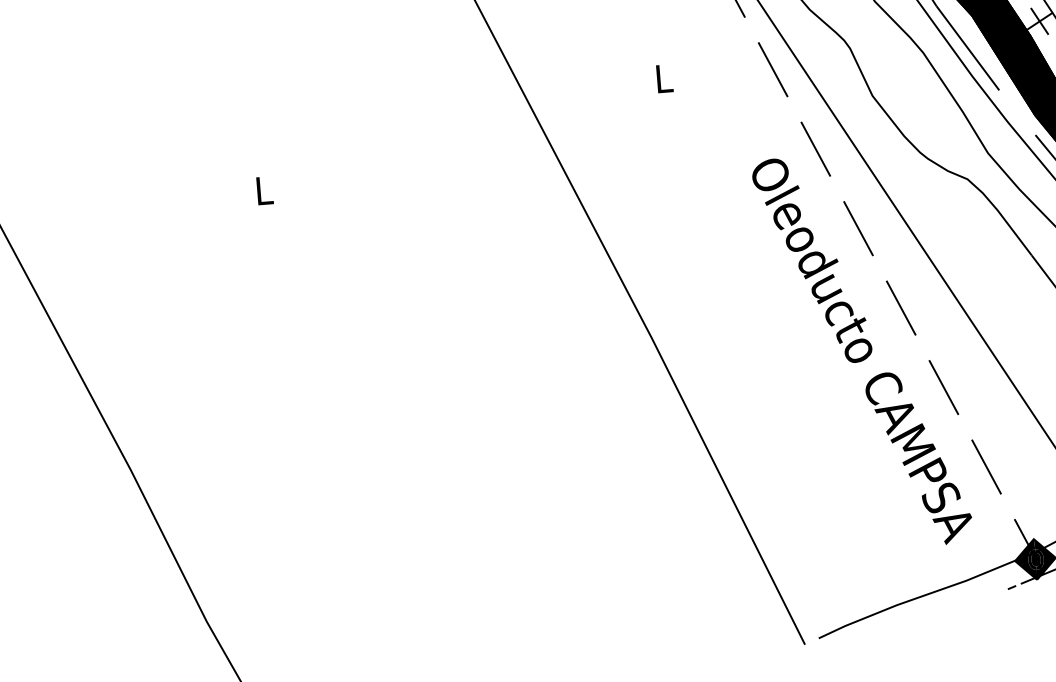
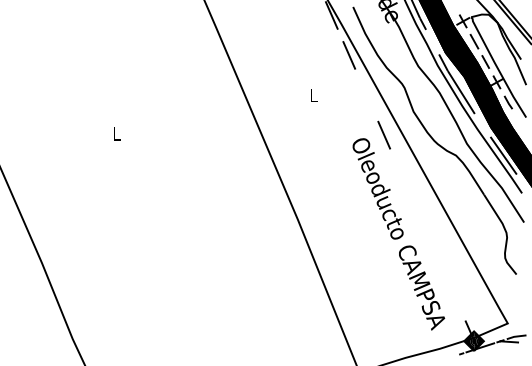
line: (772, 70) -> (366, 95), removed
line: (858, 227) -> (401, 174), removed
line: (899, 307) -> (418, 214), removed
line: (943, 386) -> (436, 254), removed
line: (985, 466) -> (453, 294), removed

